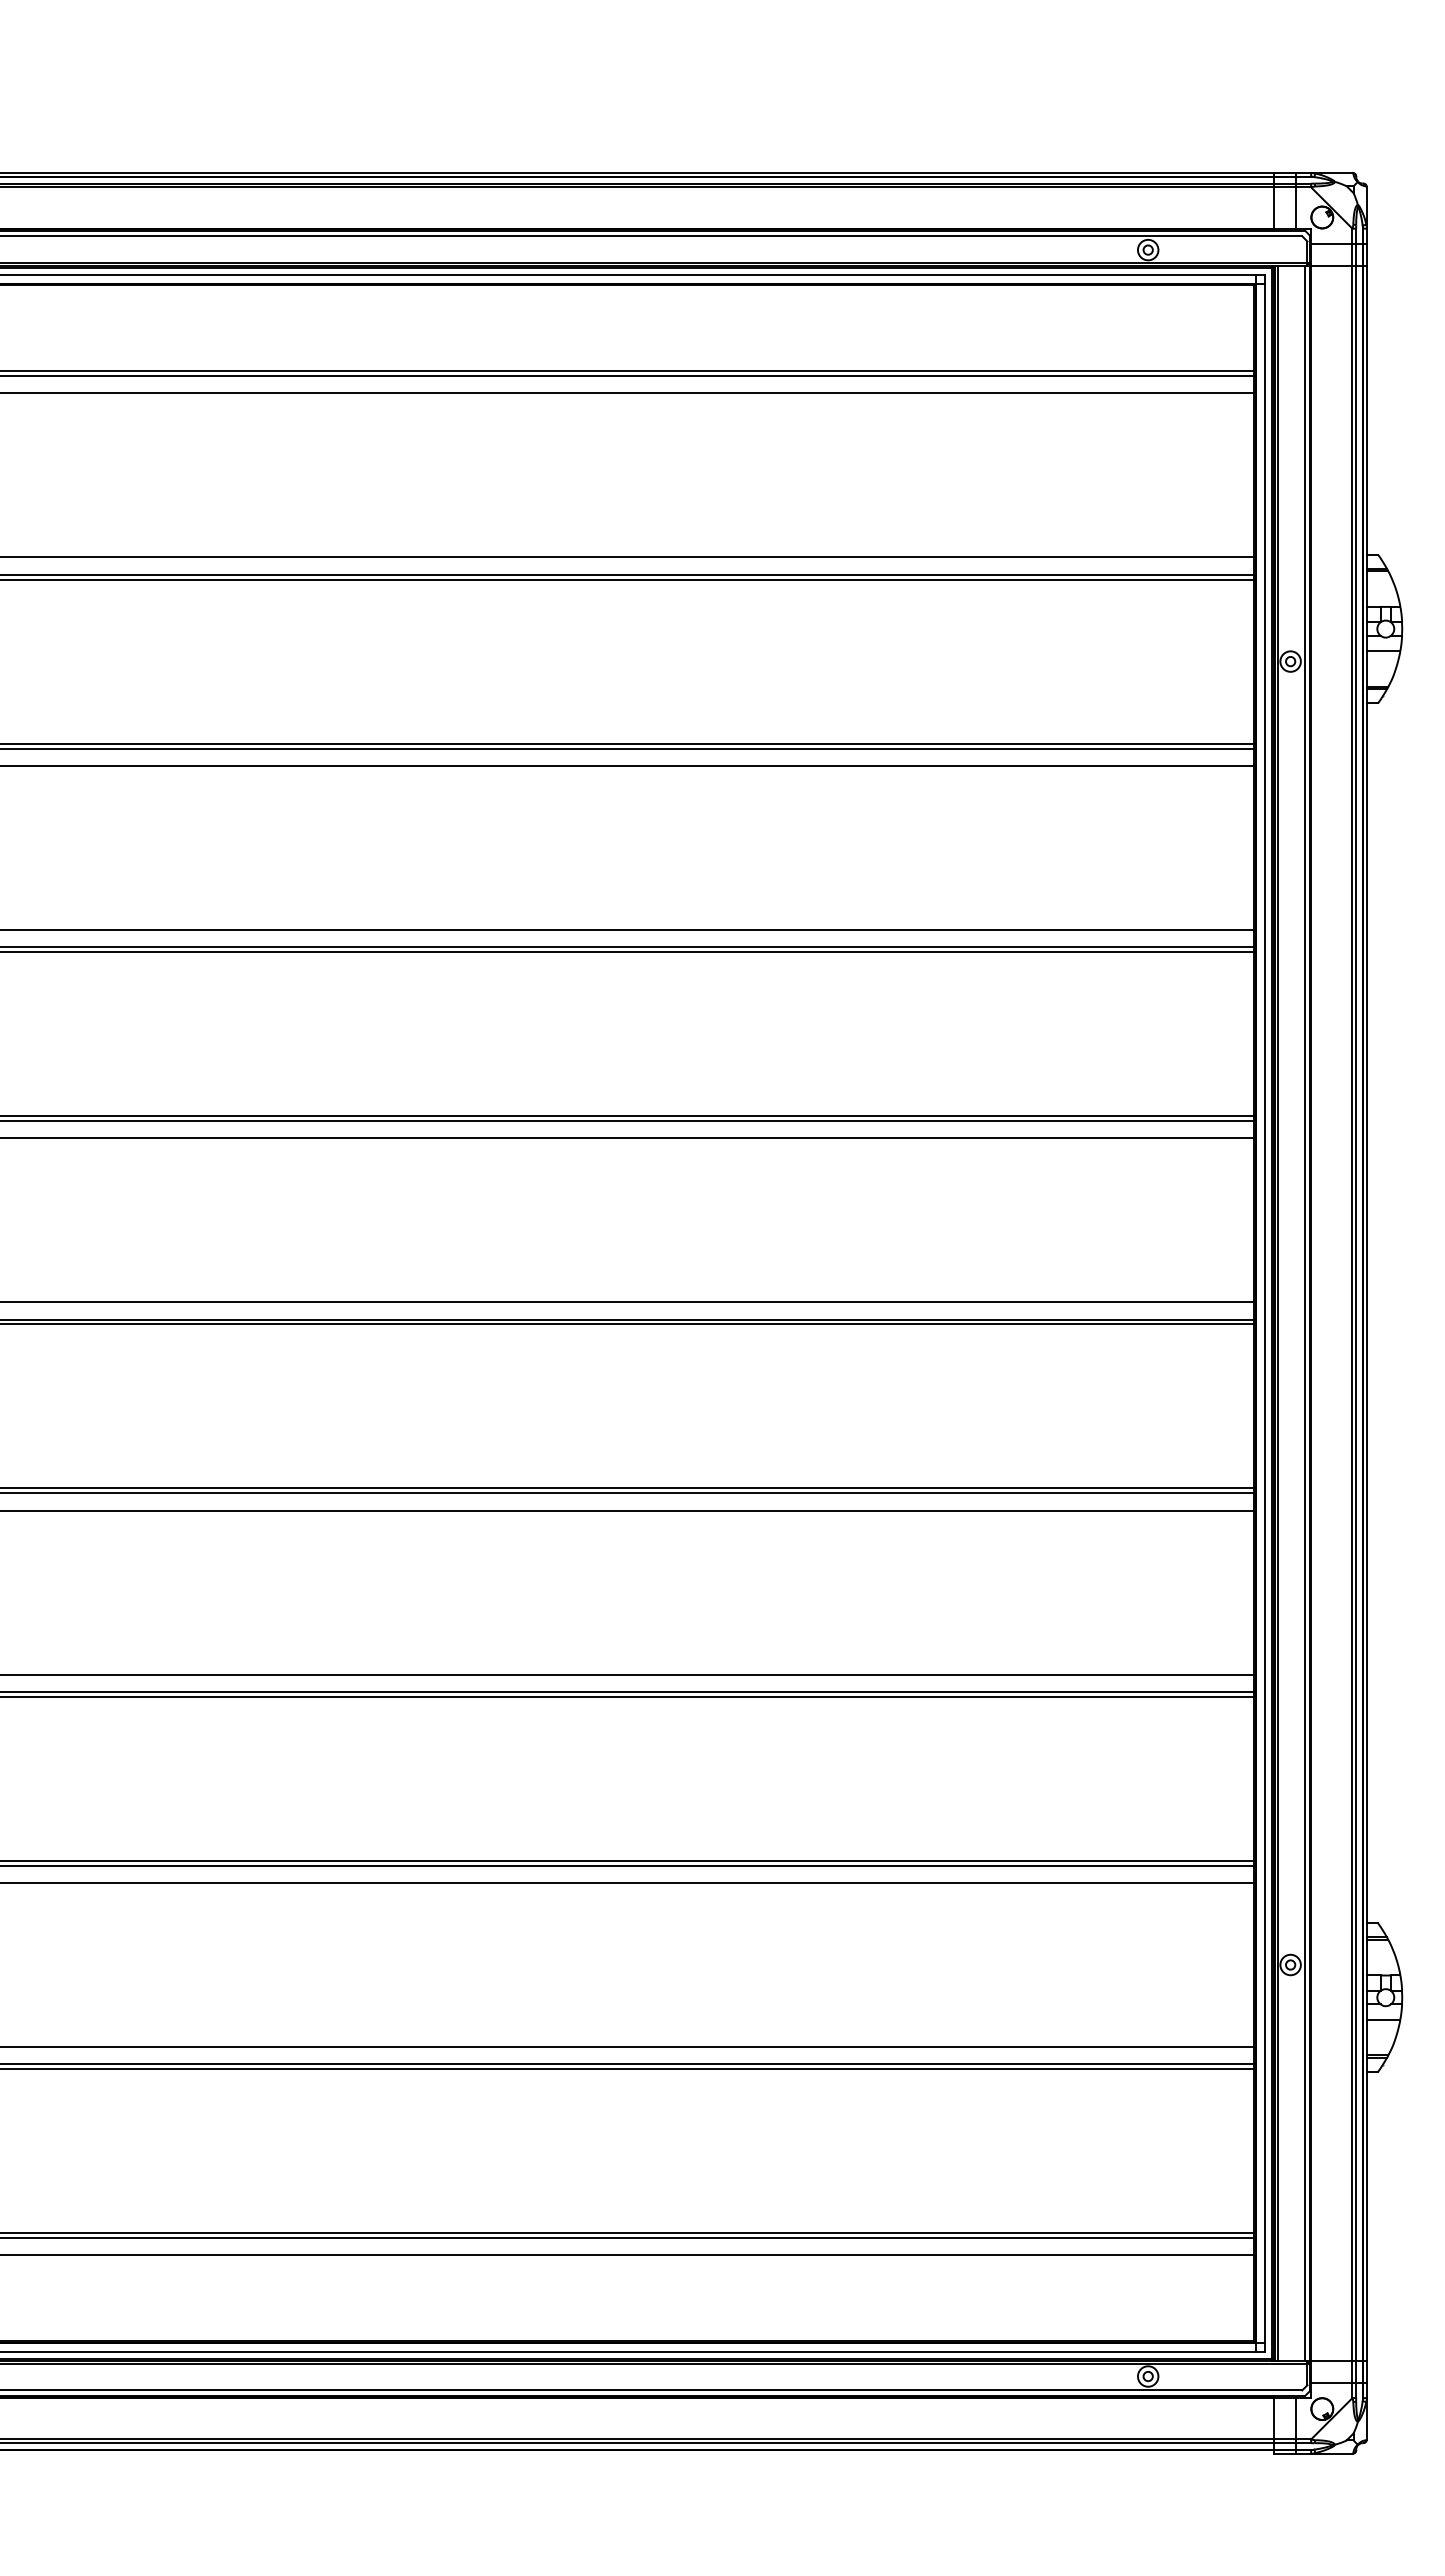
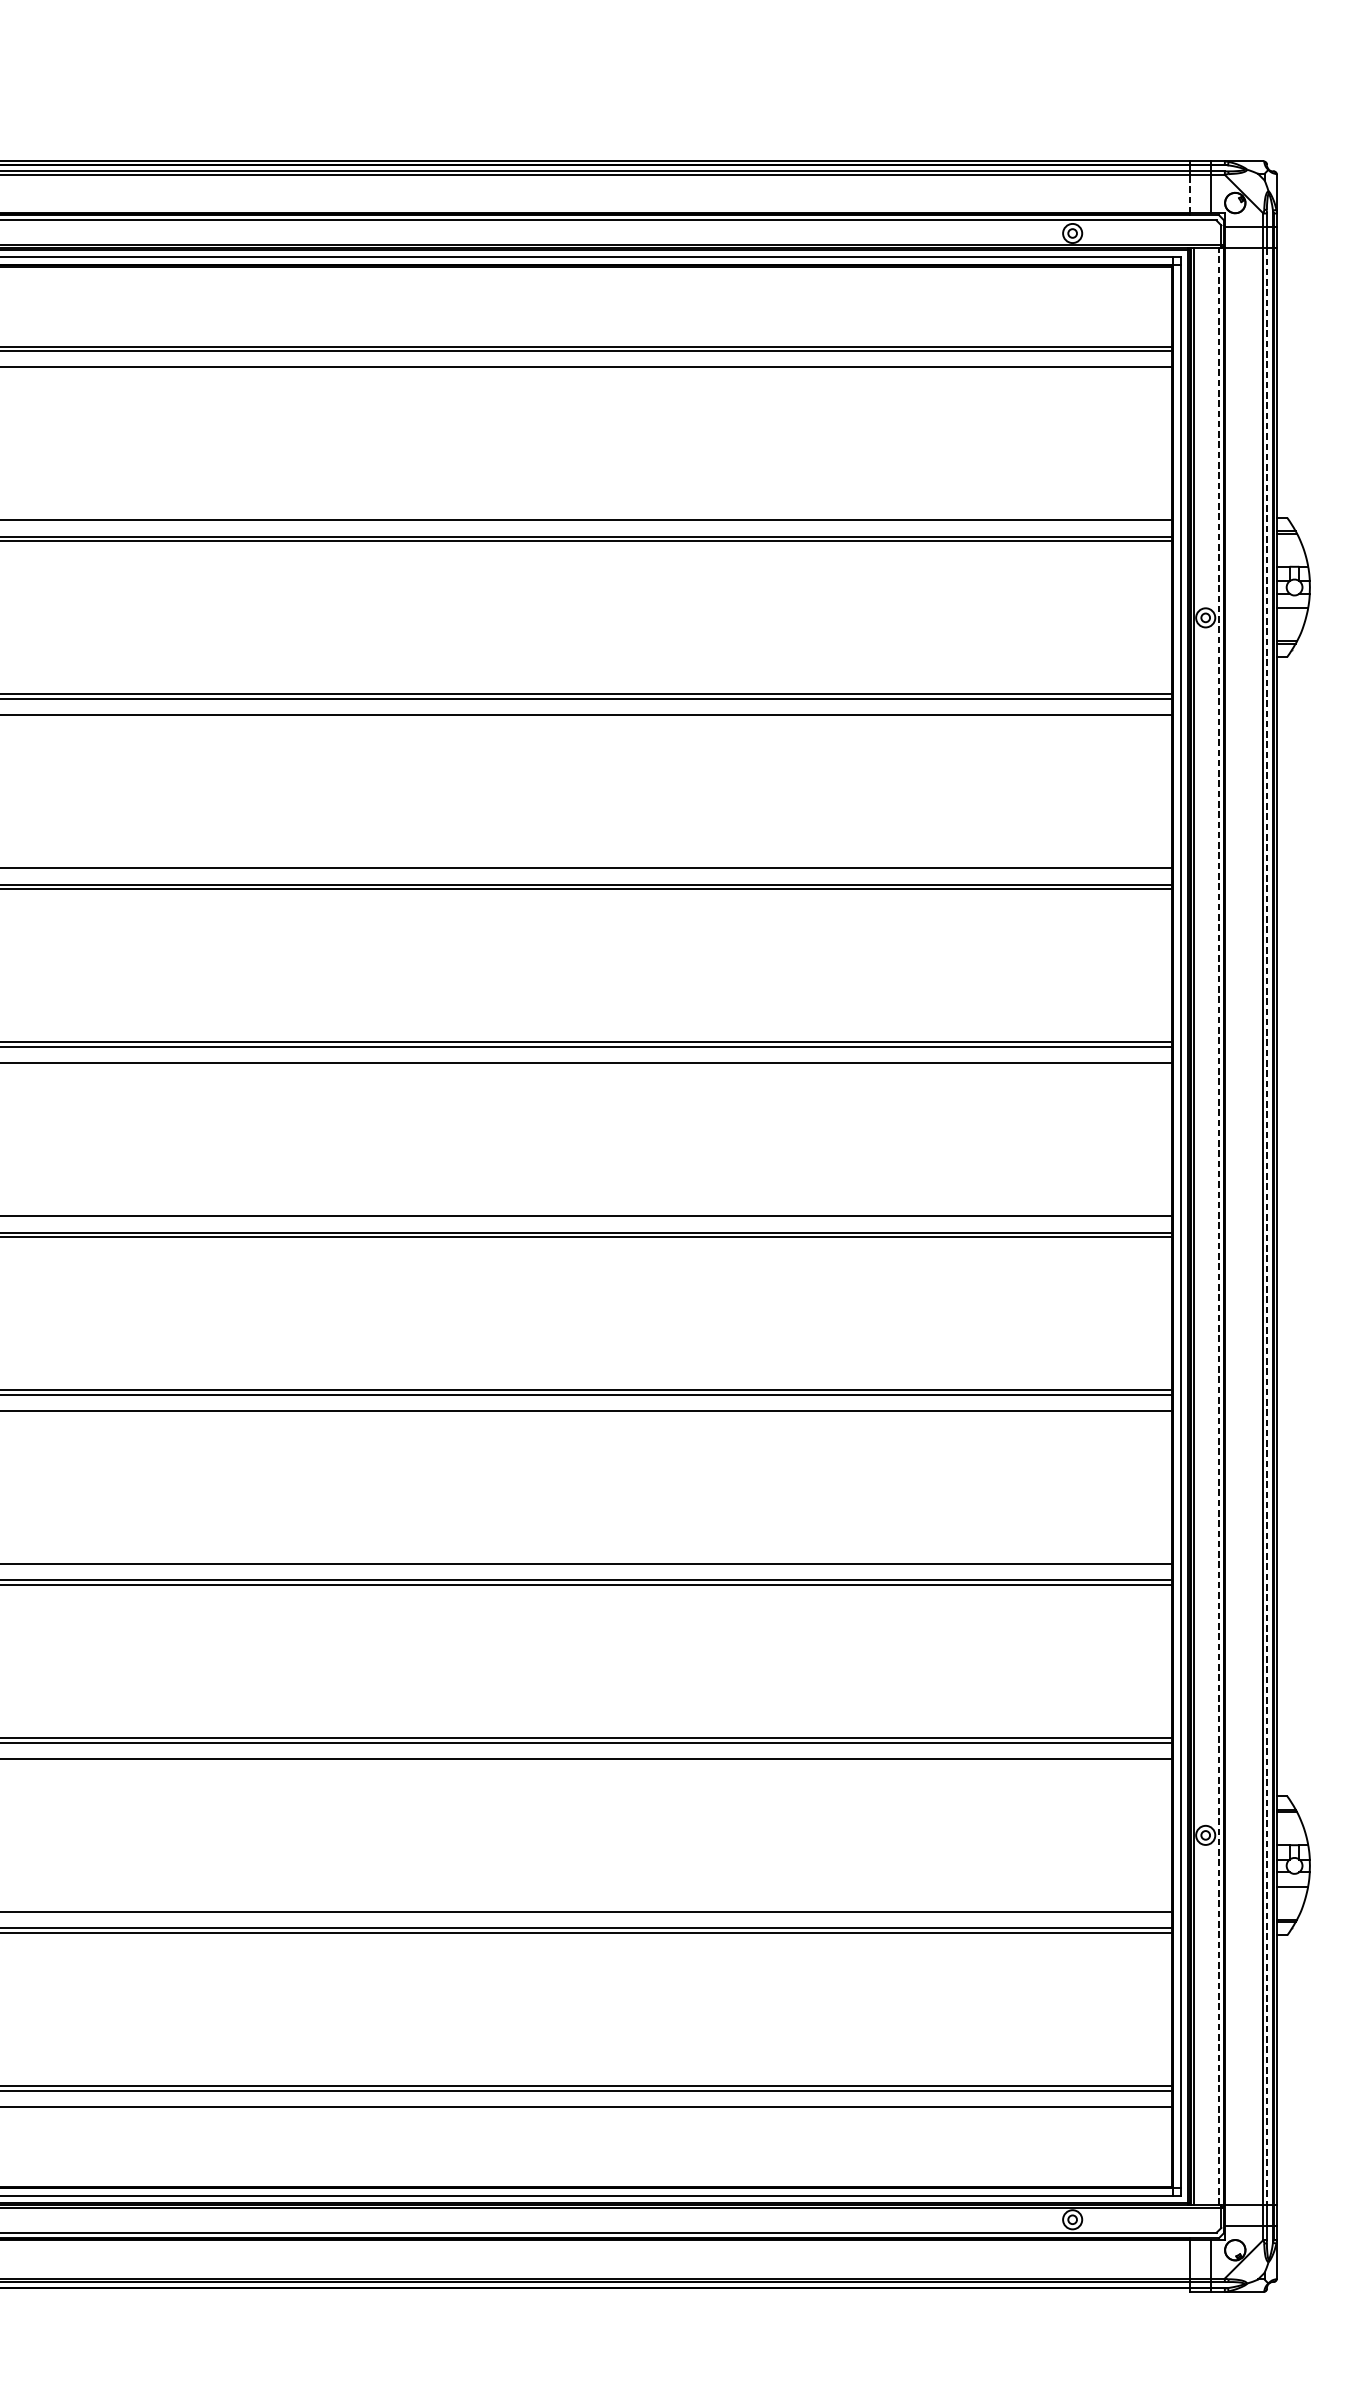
line: (1273, 208) -> (1189, 194), solid -> dashed
line: (1304, 1312) -> (1218, 1225), solid -> dashed
line: (1356, 1313) -> (1267, 1226), solid -> dashed

